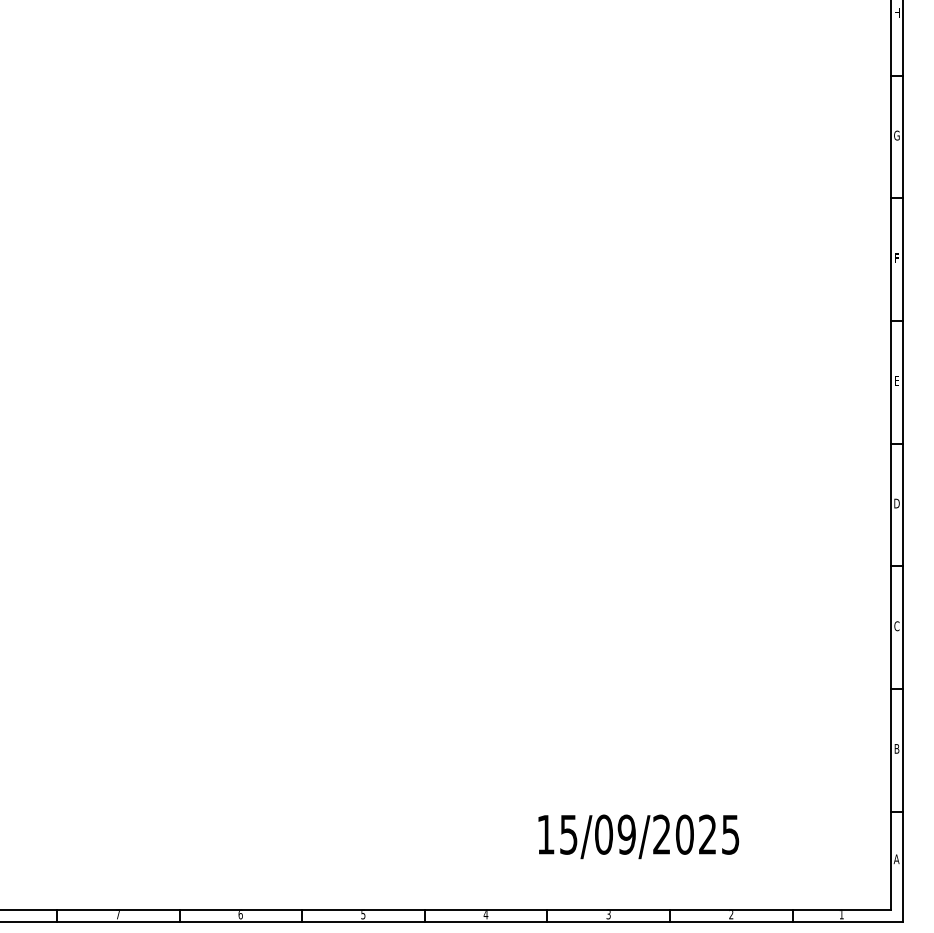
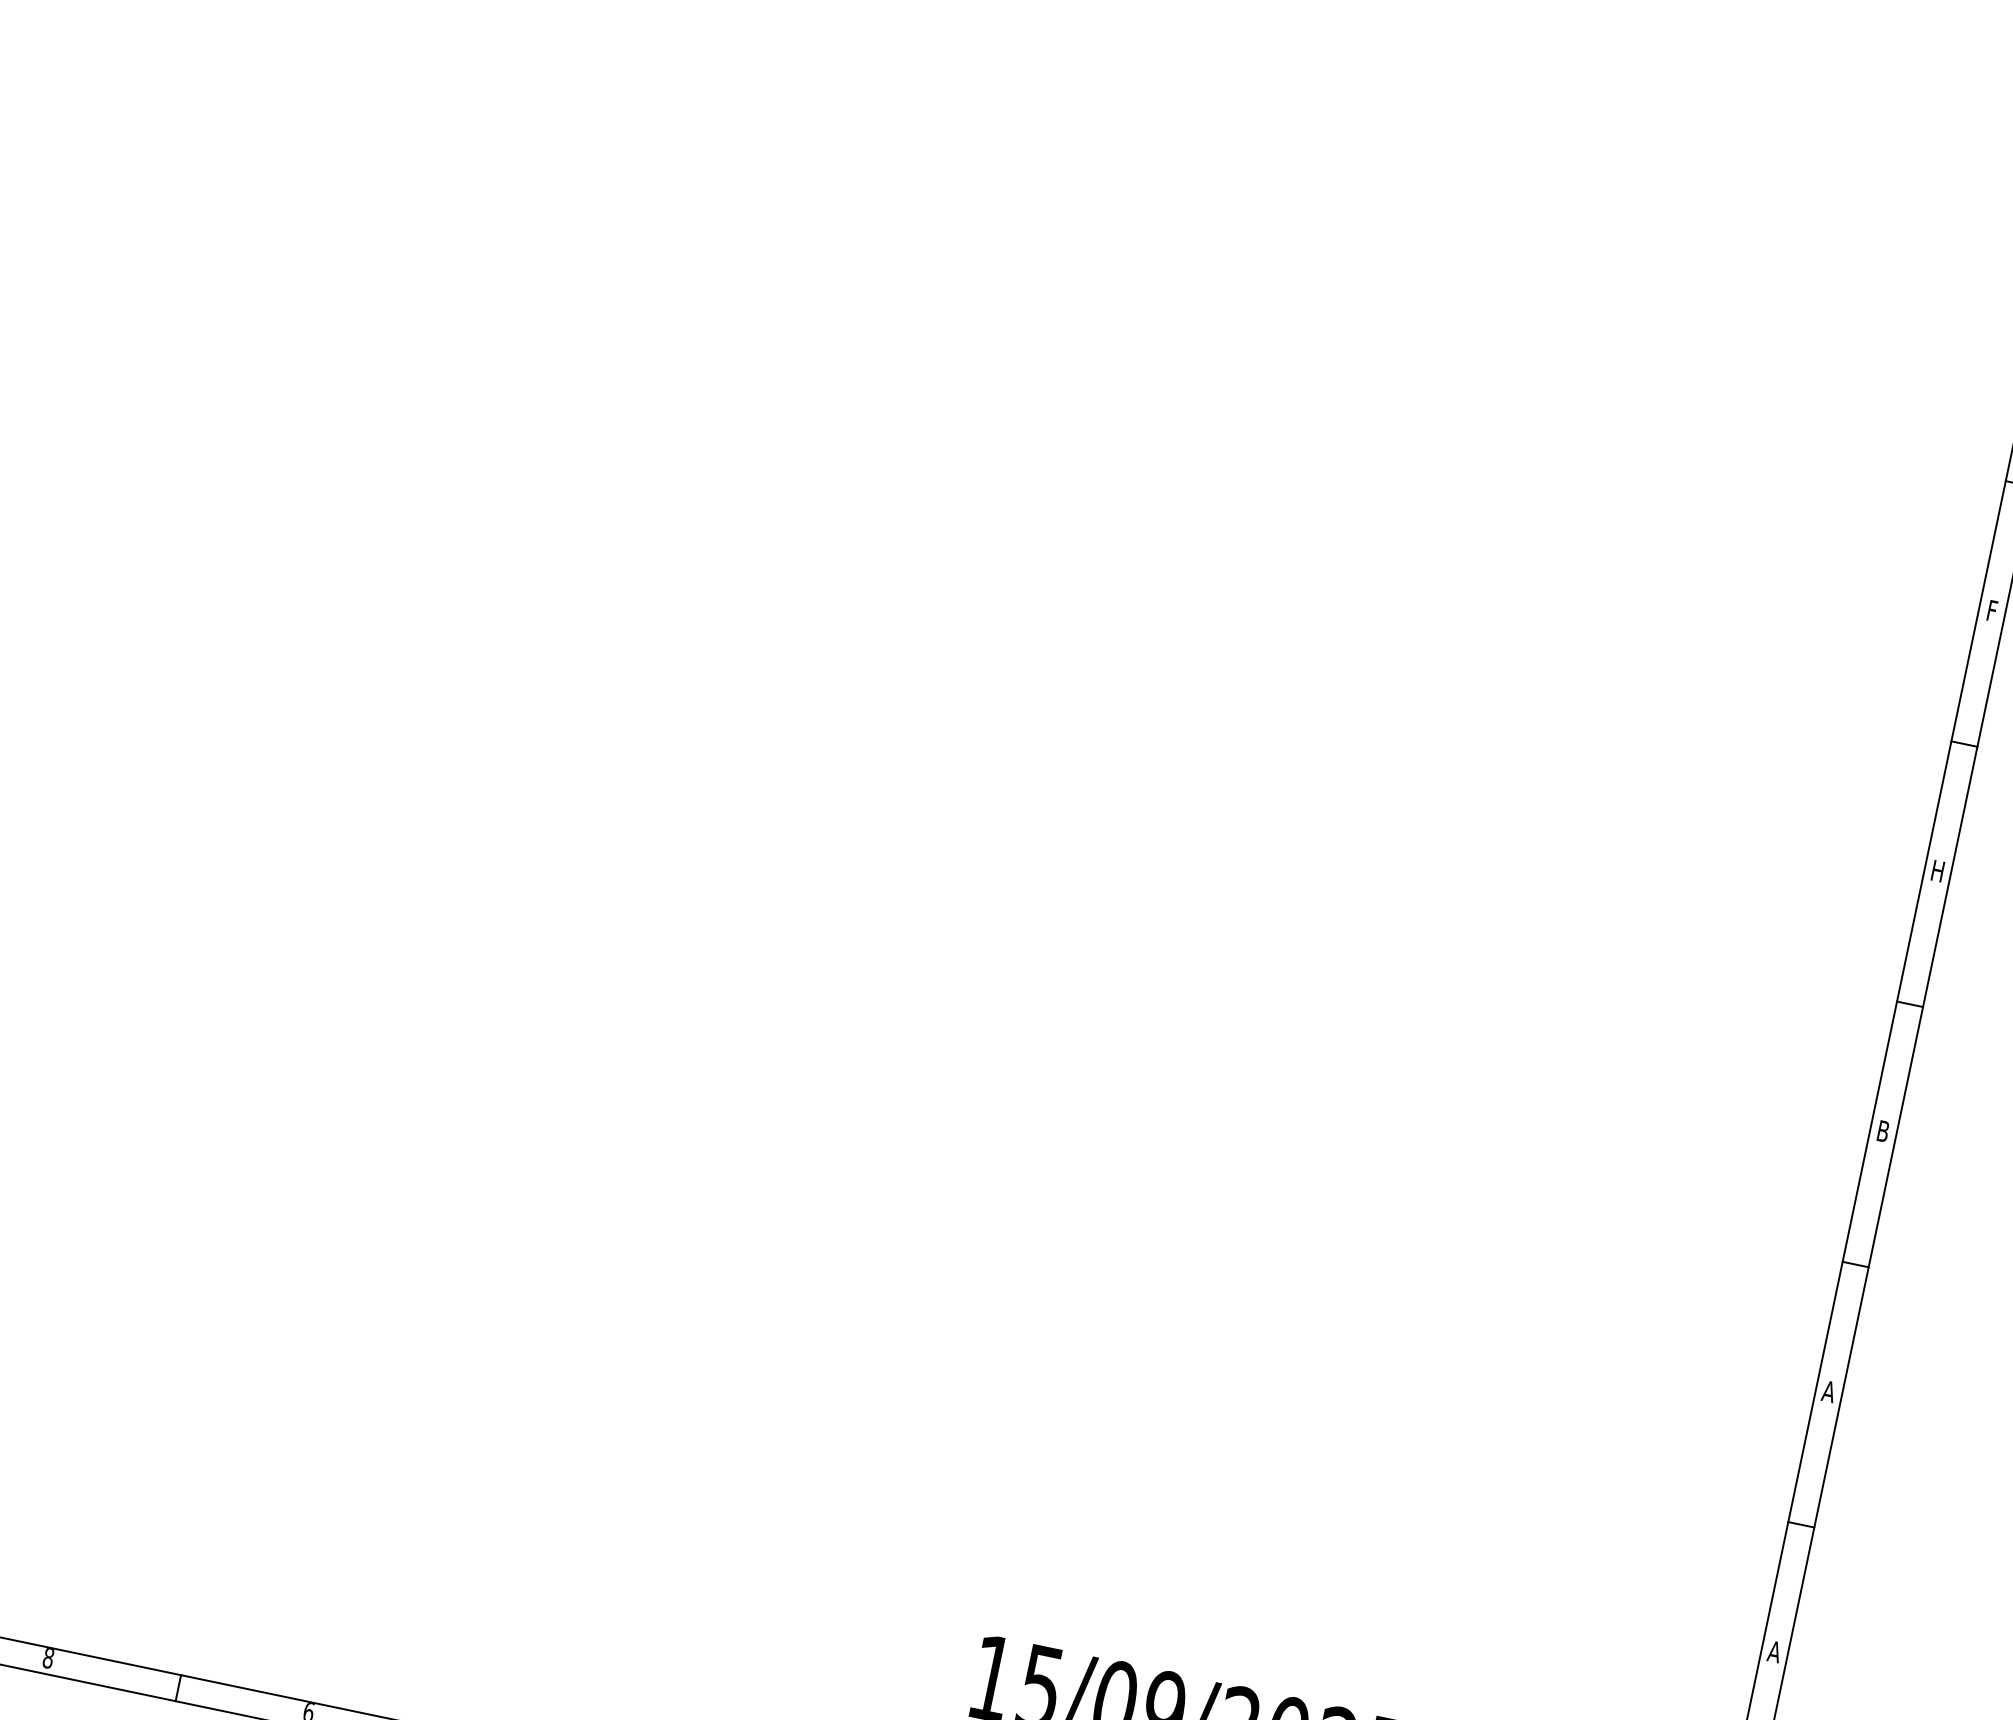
text: (897, 380) -> (1939, 870), E -> H
text: (896, 503) -> (1882, 1130), D -> B
text: (896, 626) -> (1827, 1391), C -> A
text: (896, 748) -> (1773, 1650), B -> A
text: (117, 915) -> (46, 1659), 7 -> 8

